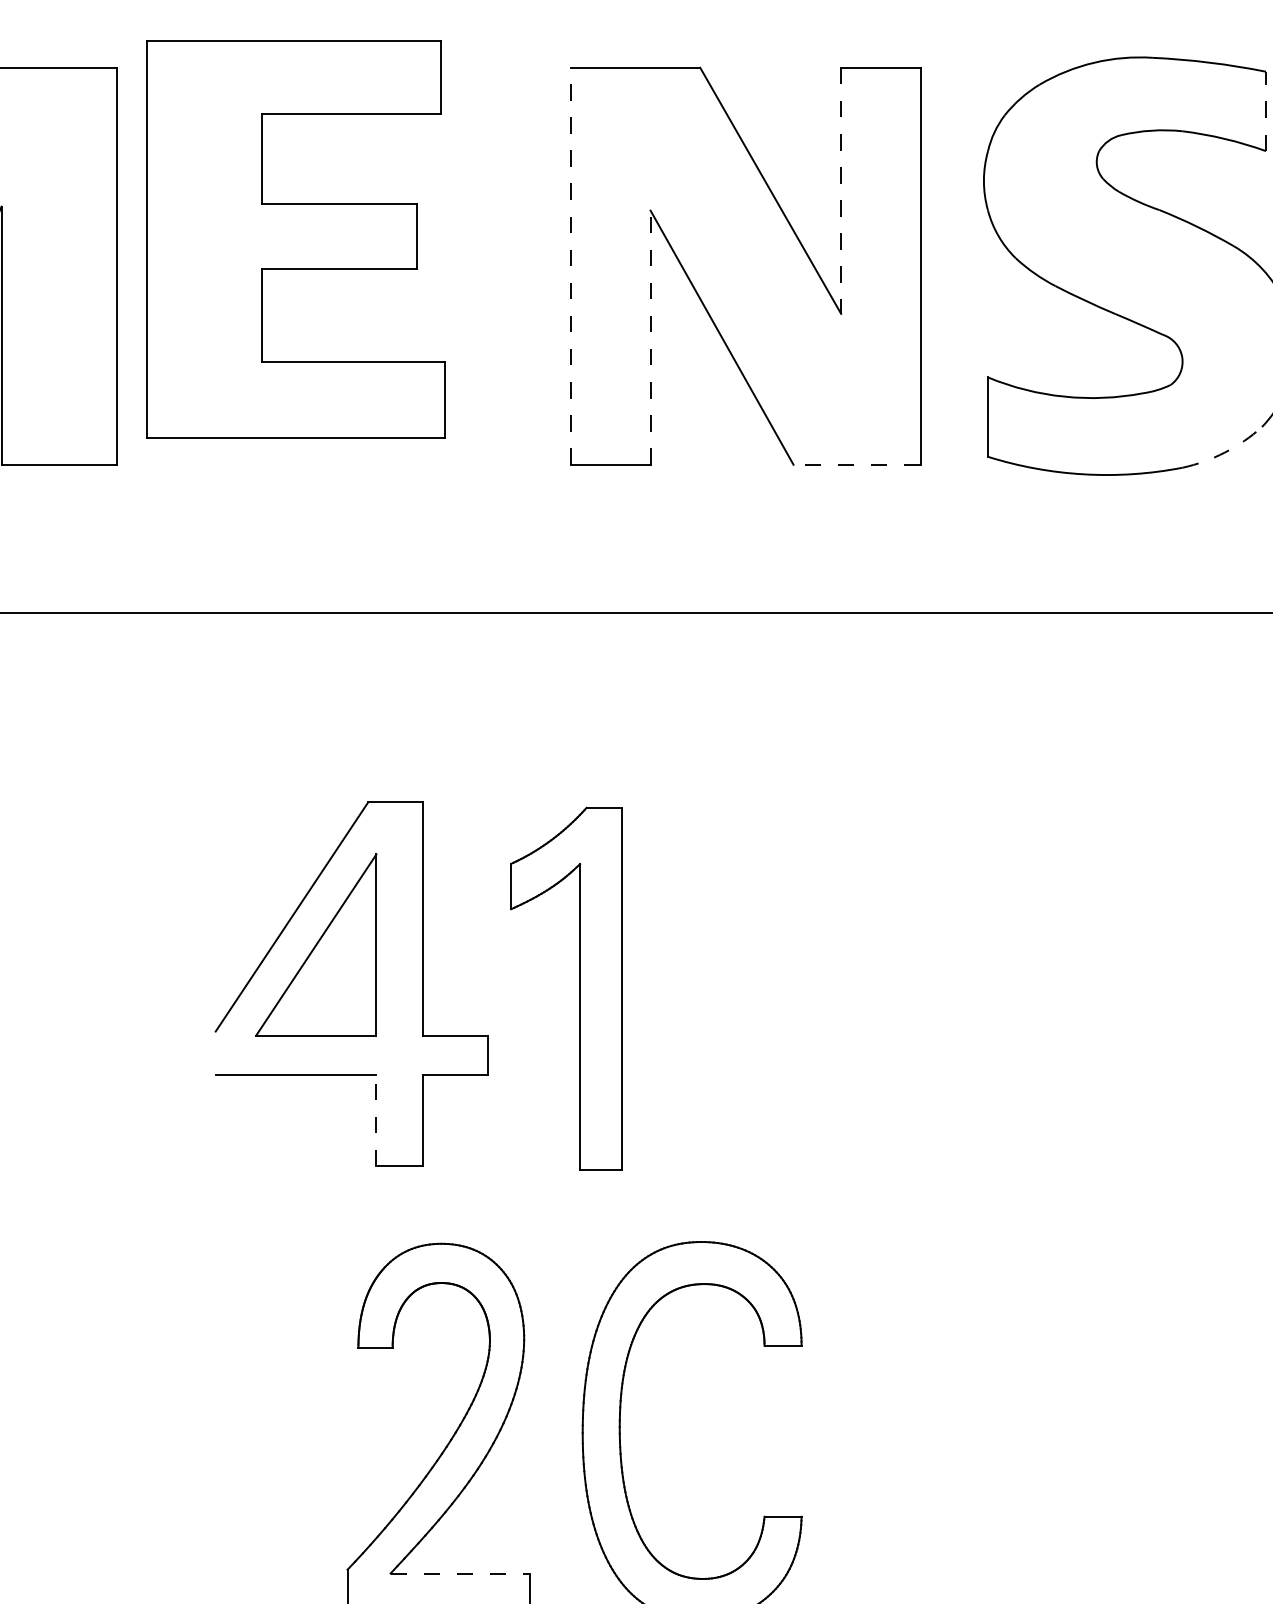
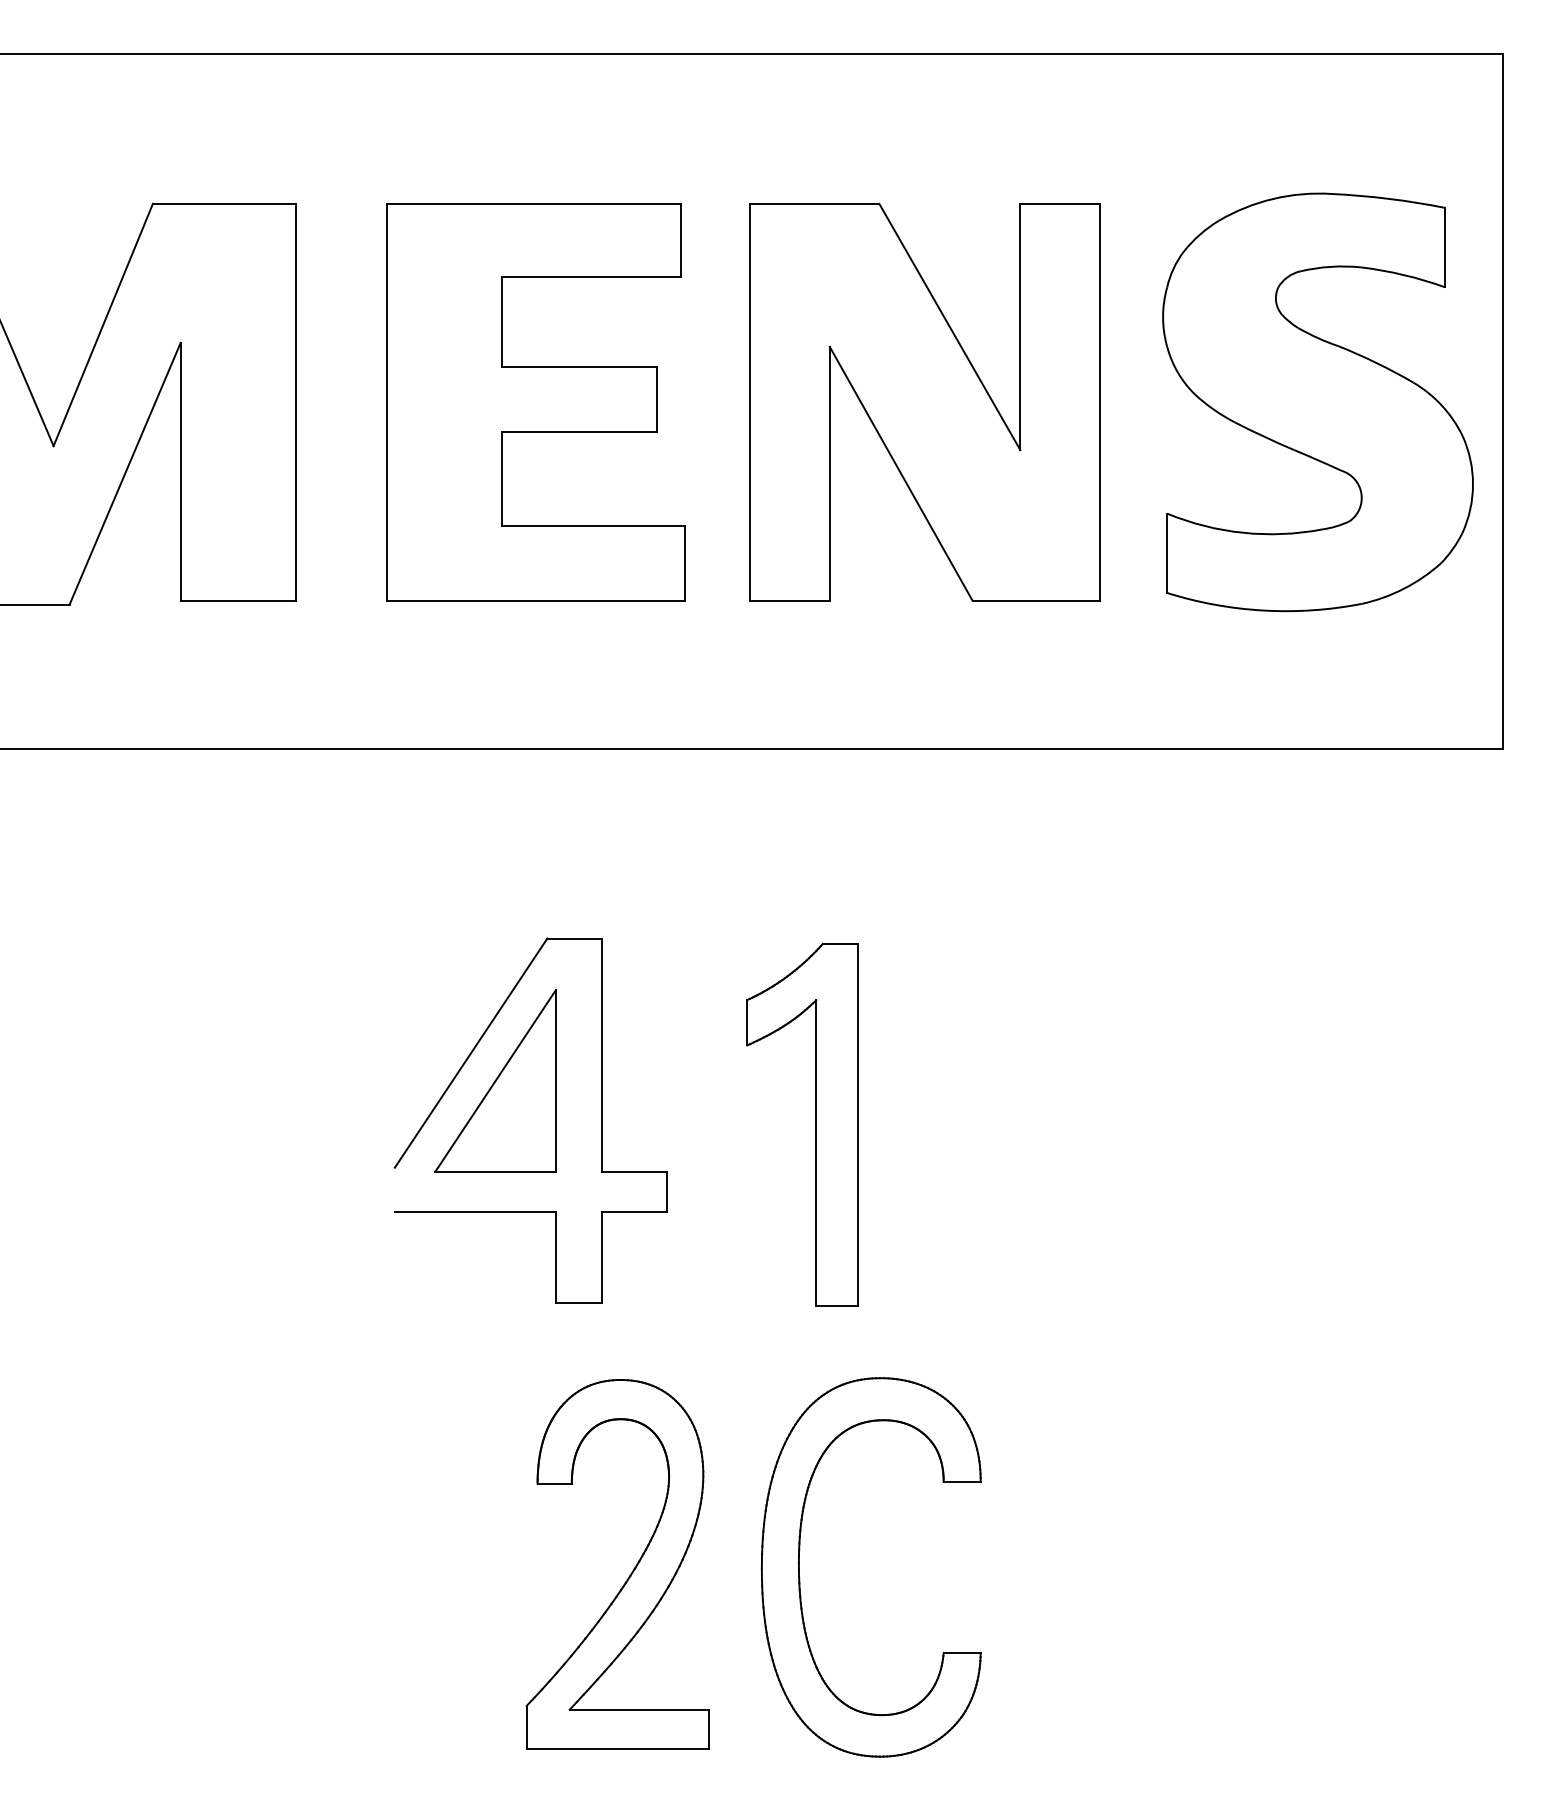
line: (1266, 111) -> (1445, 247), dashed -> solid
line: (841, 191) -> (1020, 327), dashed -> solid
part: (295, 239) -> (535, 402), moved
line: (571, 266) -> (750, 402), dashed -> solid
line: (650, 337) -> (829, 473), dashed -> solid
arc: (1225, 452) -> (1404, 588), dashed -> solid
line: (857, 464) -> (1036, 600), dashed -> solid
part: (579, 988) -> (815, 1124), moved
line: (376, 1121) -> (555, 1257), dashed -> solid
line: (460, 1573) -> (639, 1709), dashed -> solid

